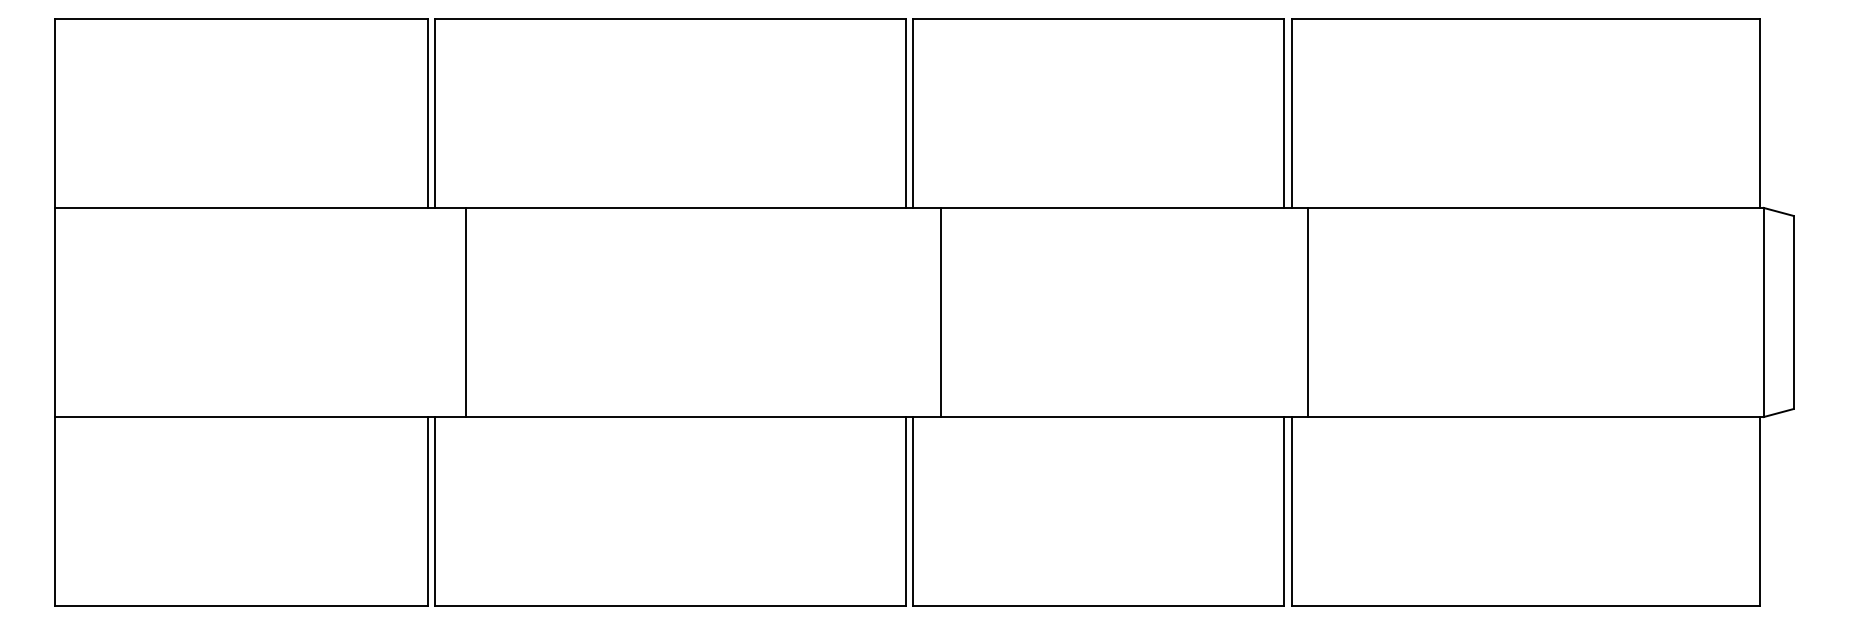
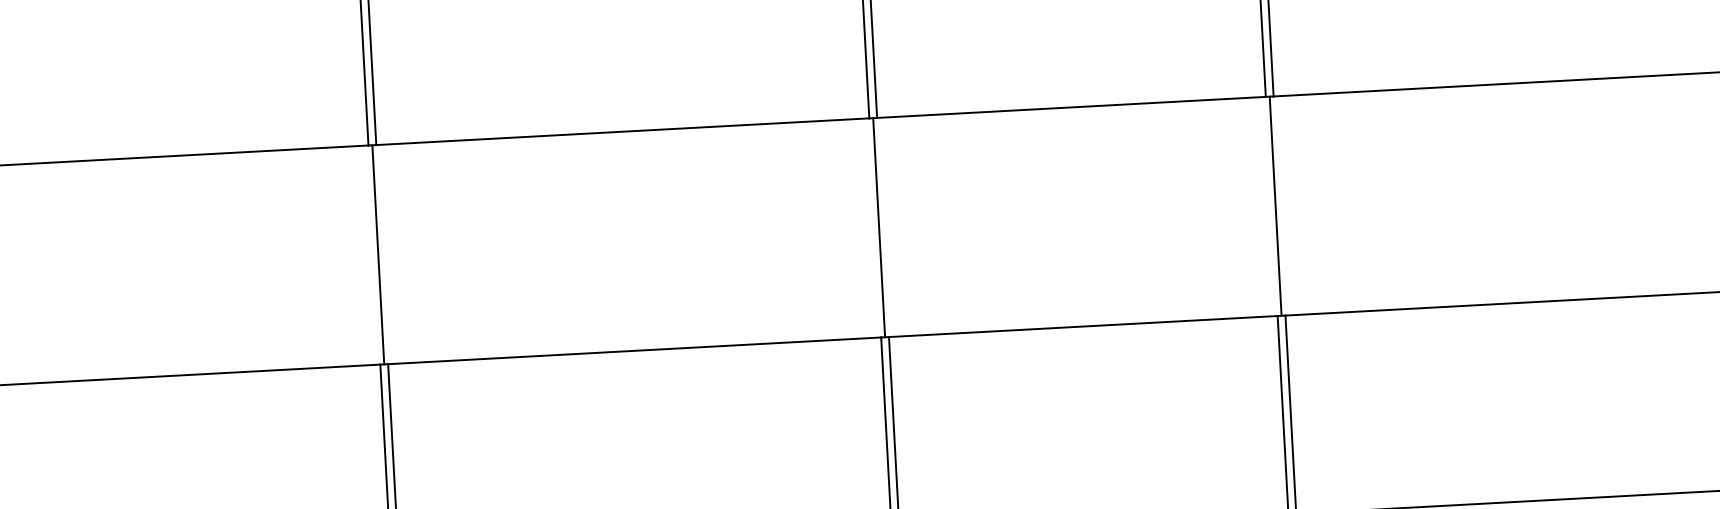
line: (466, 312) -> (378, 254), moved
line: (940, 312) -> (879, 227), moved
line: (1308, 312) -> (1276, 206), moved

